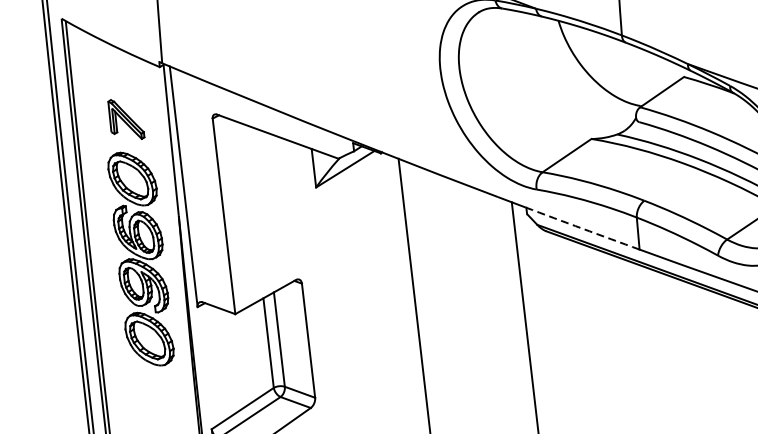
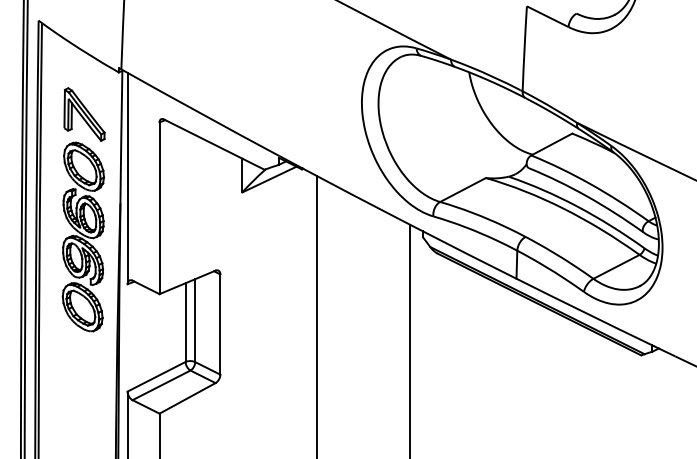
part: (126, 119) -> (84, 114), size x1.43
arc: (582, 228) -> (469, 254), dashed -> solid

